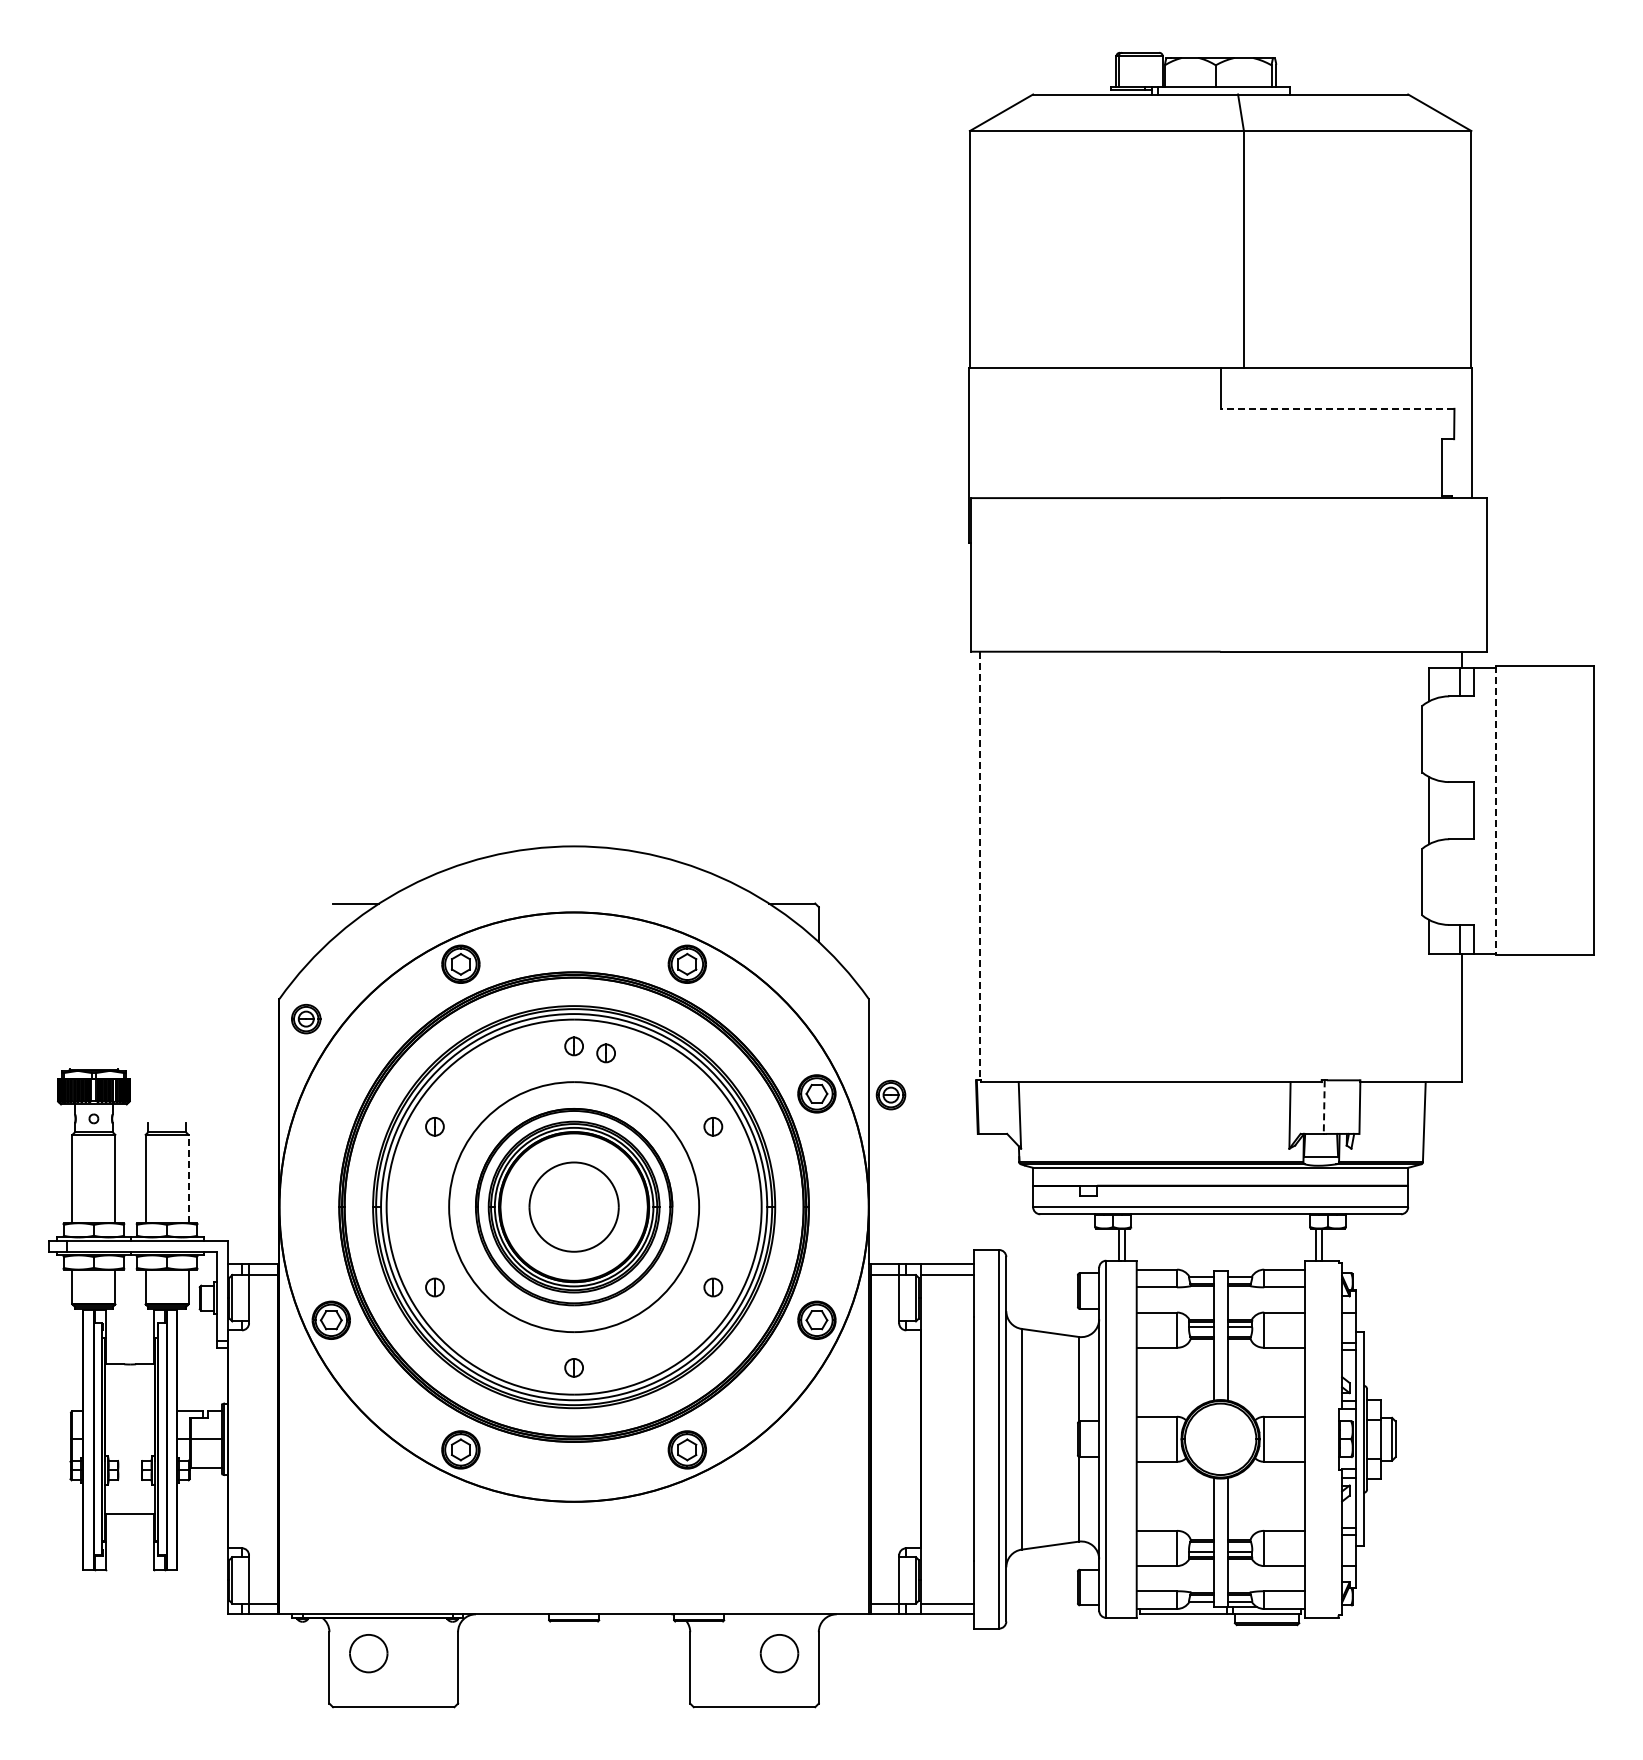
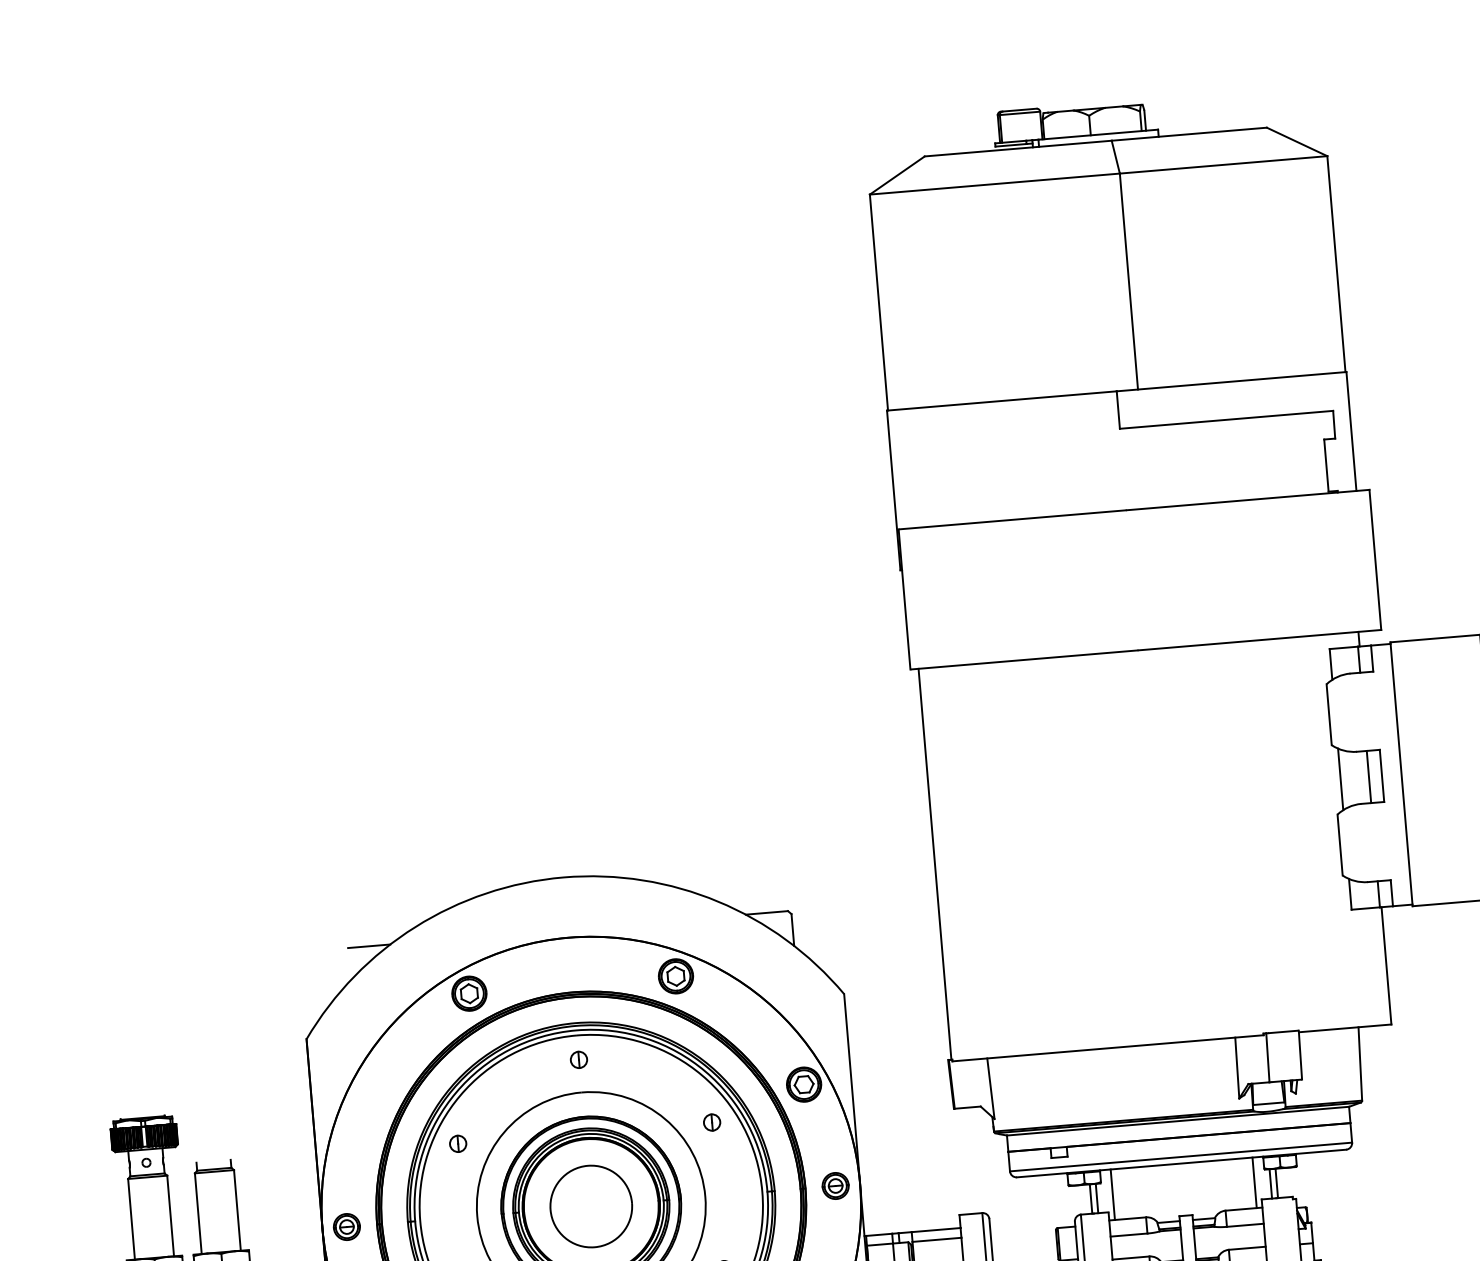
line: (1337, 408) -> (1226, 419), dashed -> solid
line: (1459, 810) -> (1368, 776), added
line: (1495, 810) -> (1401, 774), dashed -> solid
line: (979, 866) -> (934, 864), dashed -> solid
part: (306, 1019) -> (347, 1227), moved
part: (605, 1053) -> (608, 1063), removed
part: (890, 1095) -> (835, 1186), moved
line: (1324, 1107) -> (1268, 1058), dashed -> solid
line: (188, 1178) -> (237, 1209), dashed -> solid
line: (1142, 1241) -> (1112, 1194), added
line: (1298, 1241) -> (1254, 1182), added

